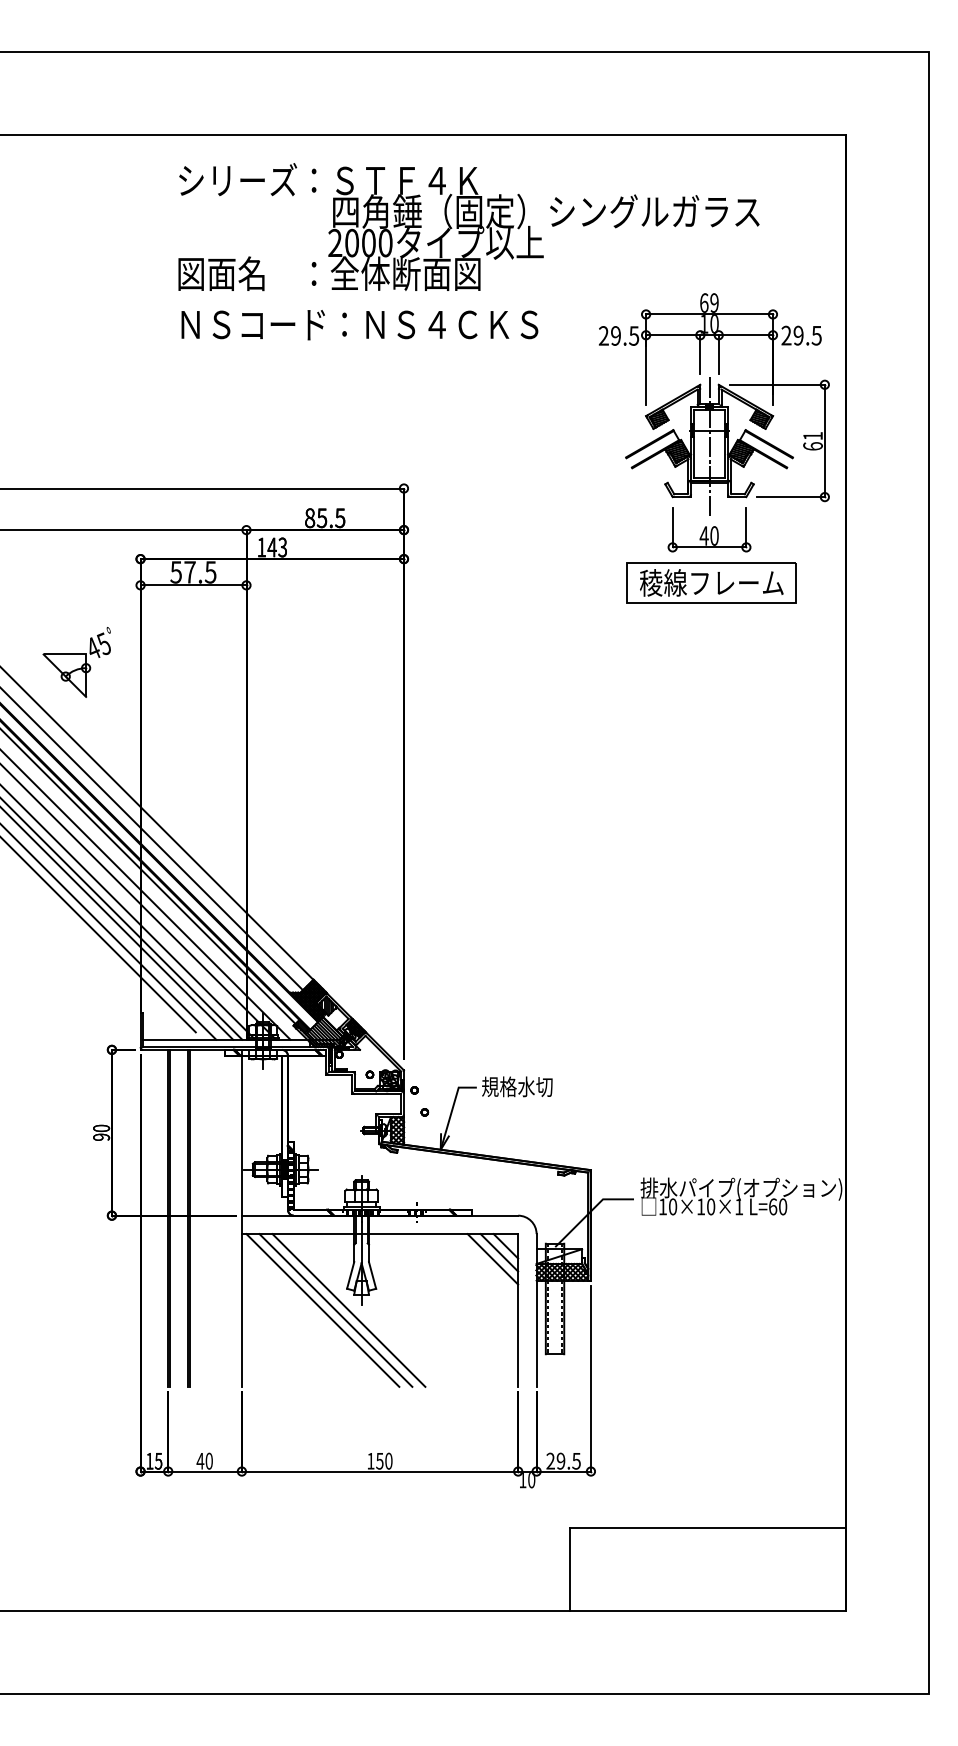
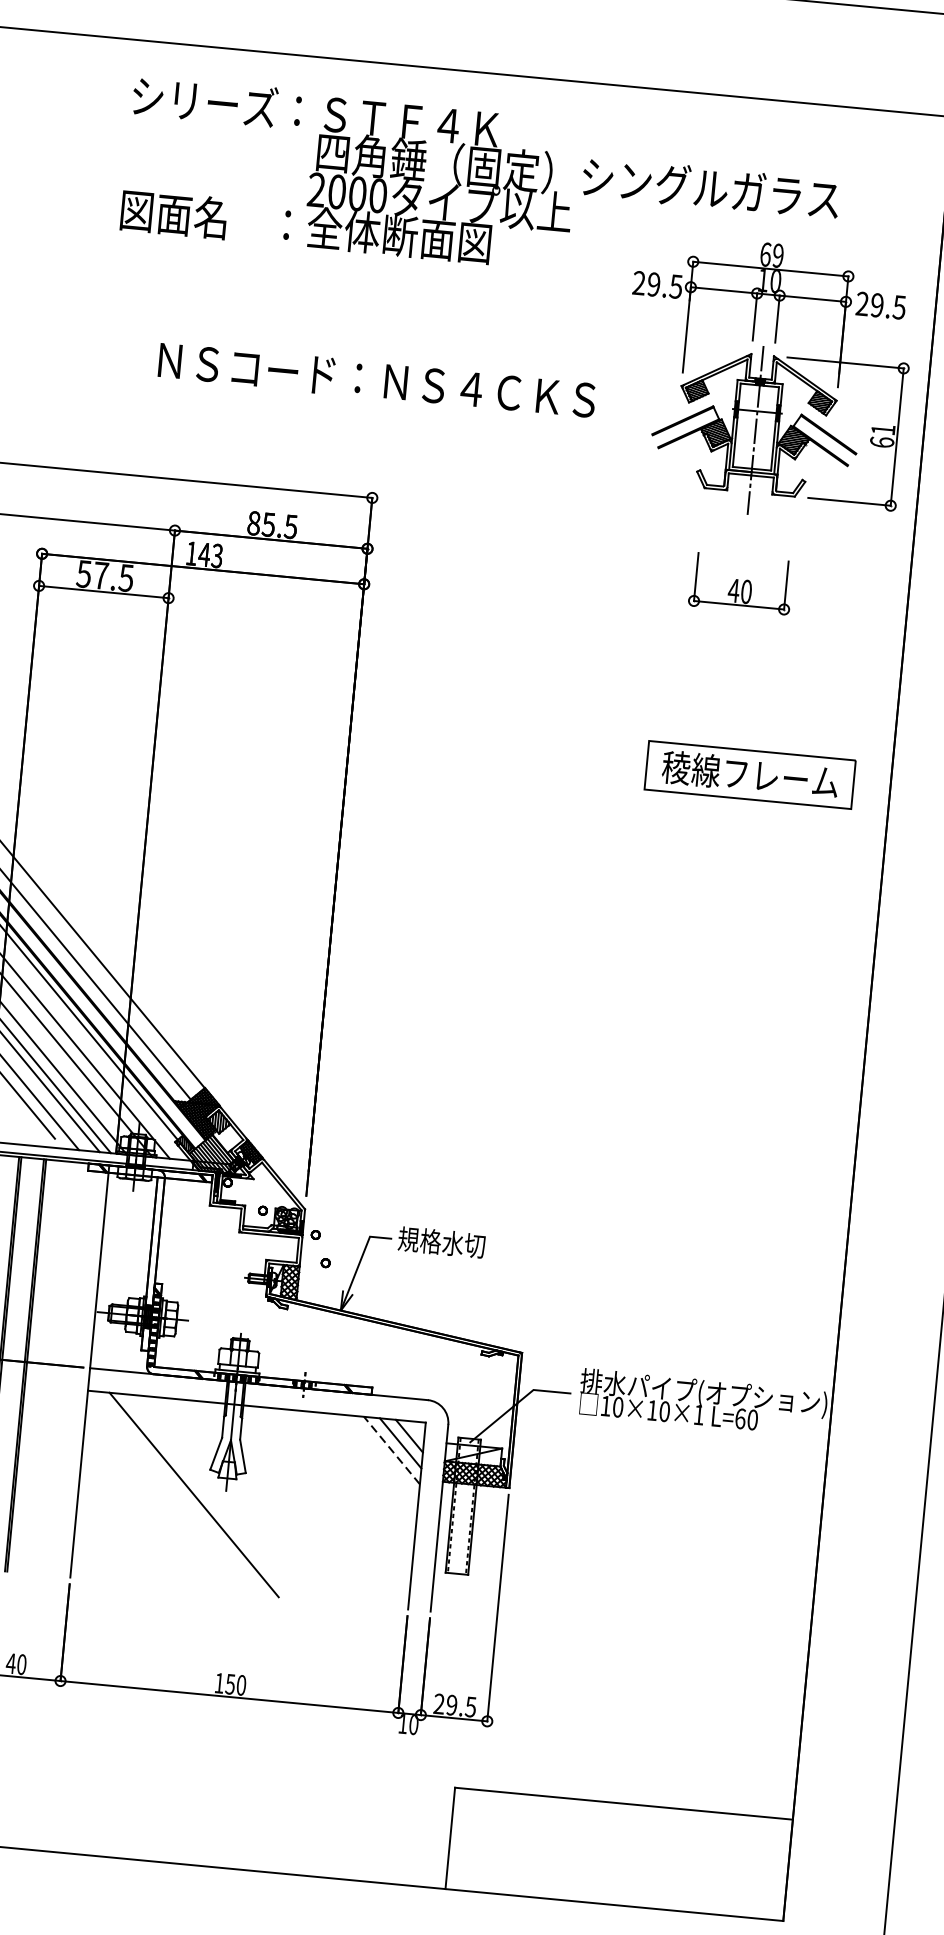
text: (359, 325) -> (376, 381), moved
part: (714, 404) -> (766, 379), moved
part: (711, 582) -> (750, 774), moved
line: (492, 1259) -> (391, 1450), solid -> dashed
line: (322, 1310) -> (177, 1493), removed
line: (348, 1310) -> (209, 1496), removed

